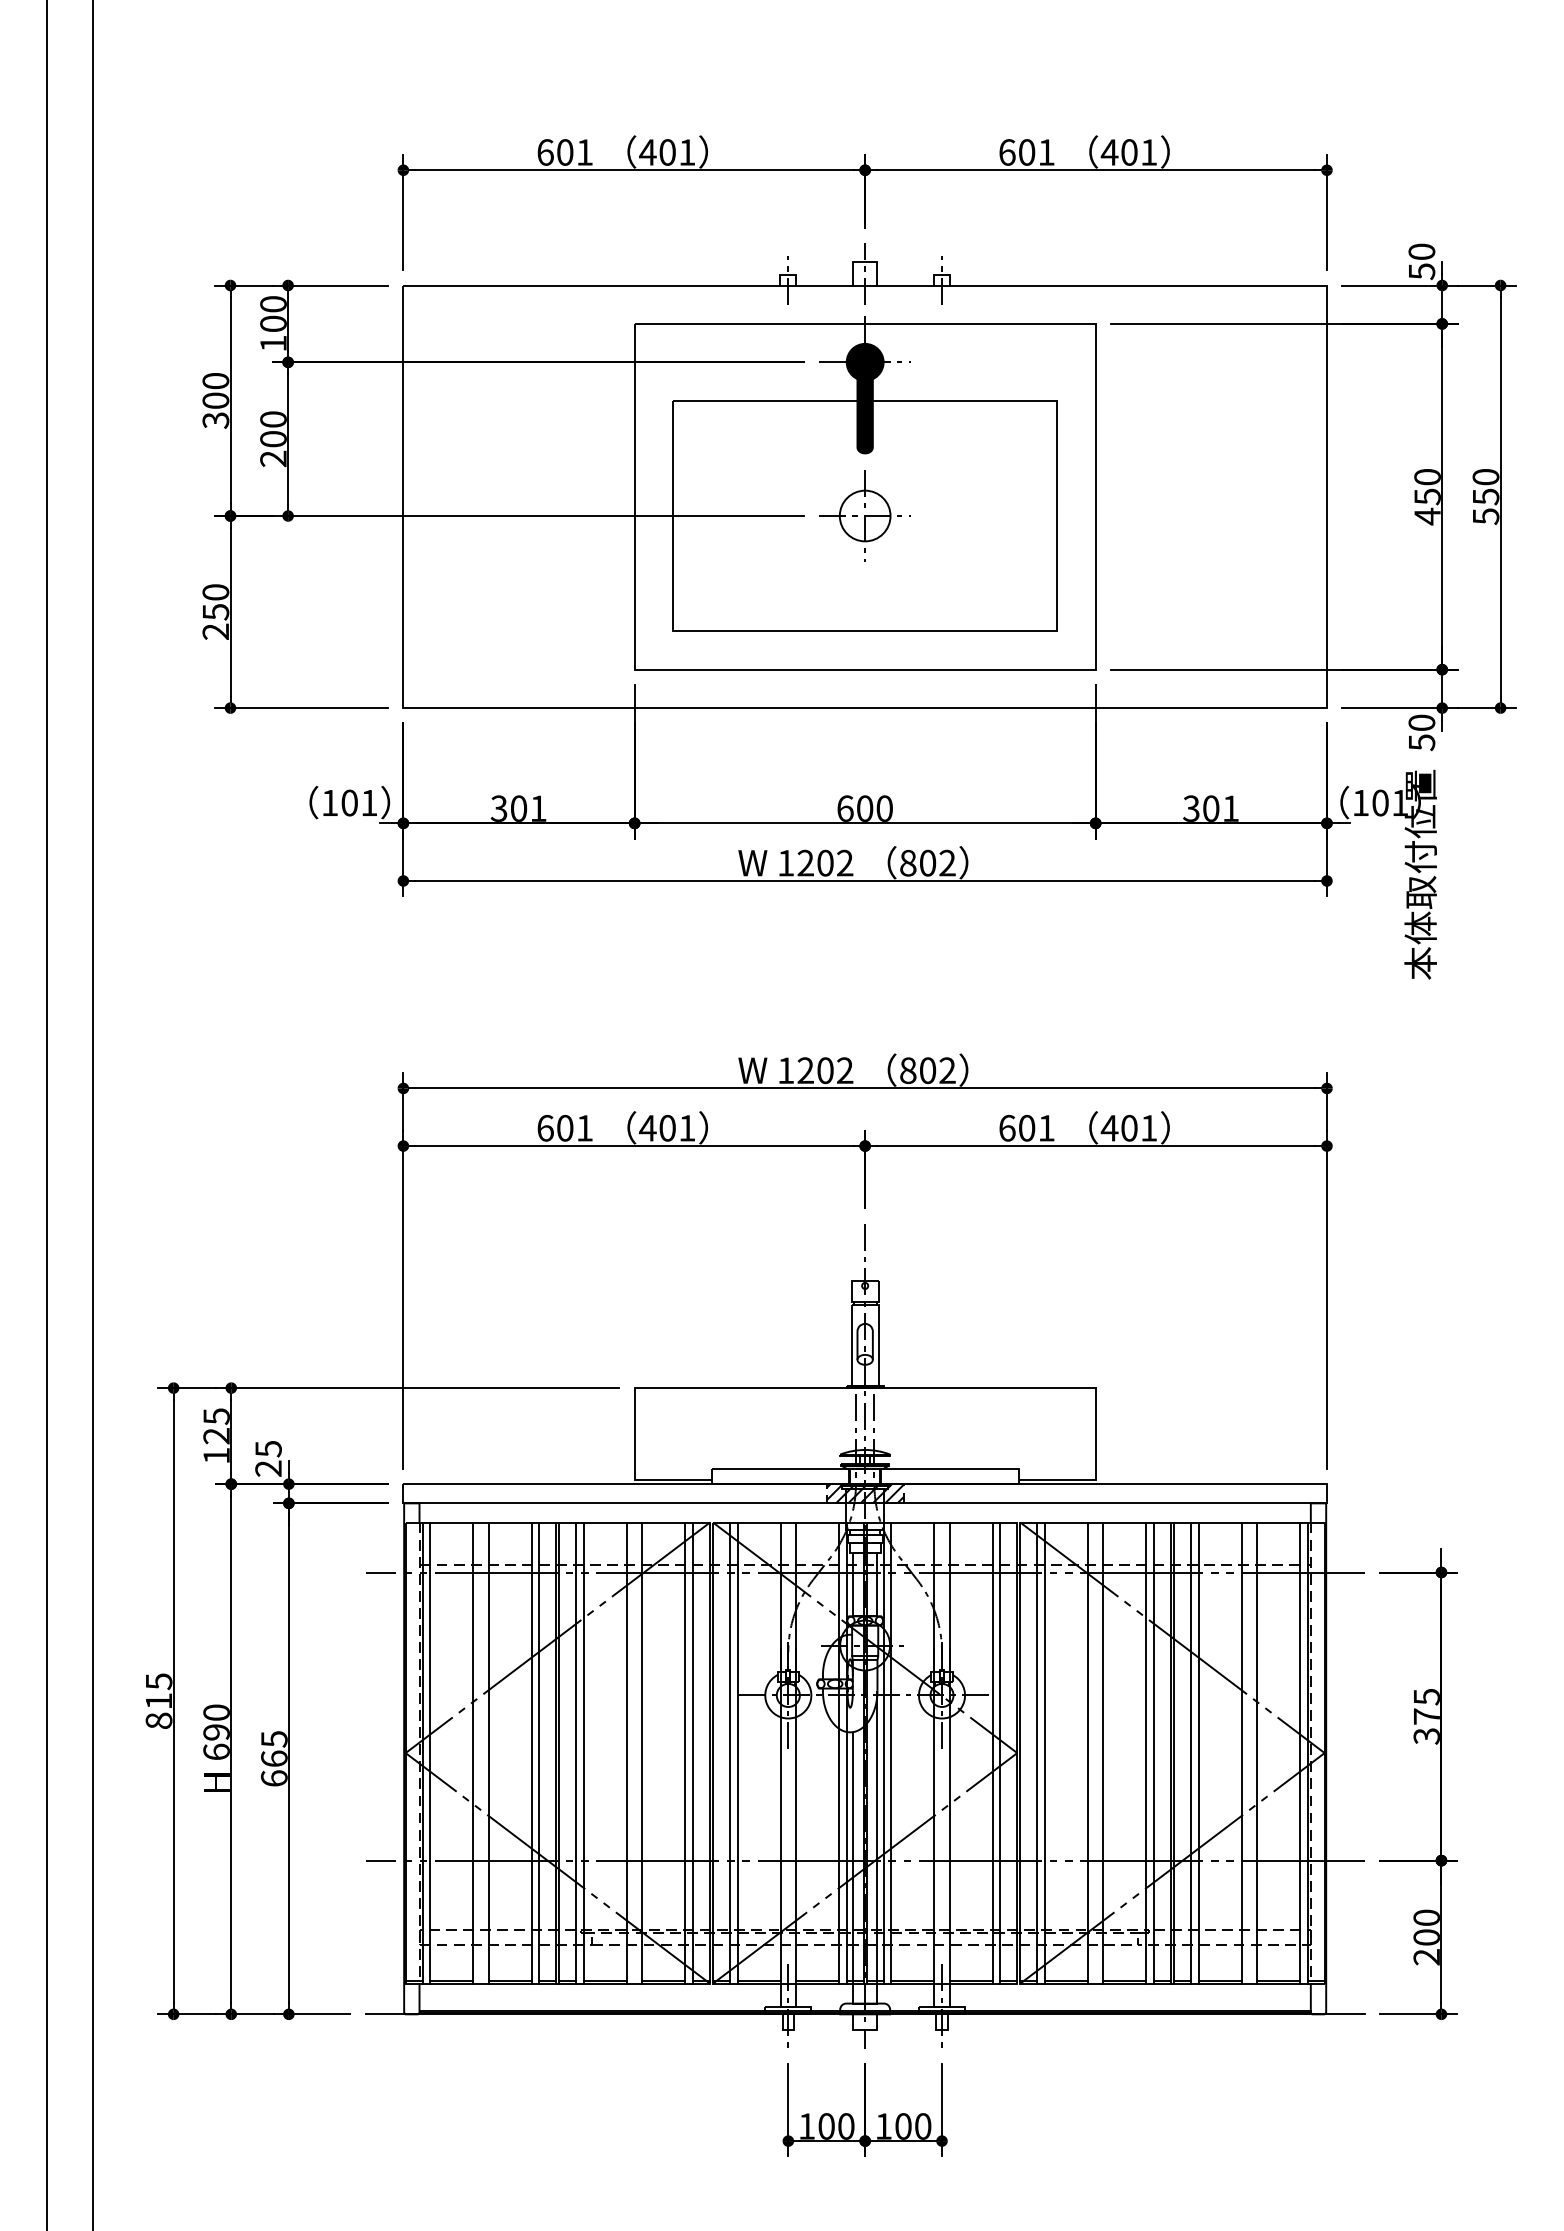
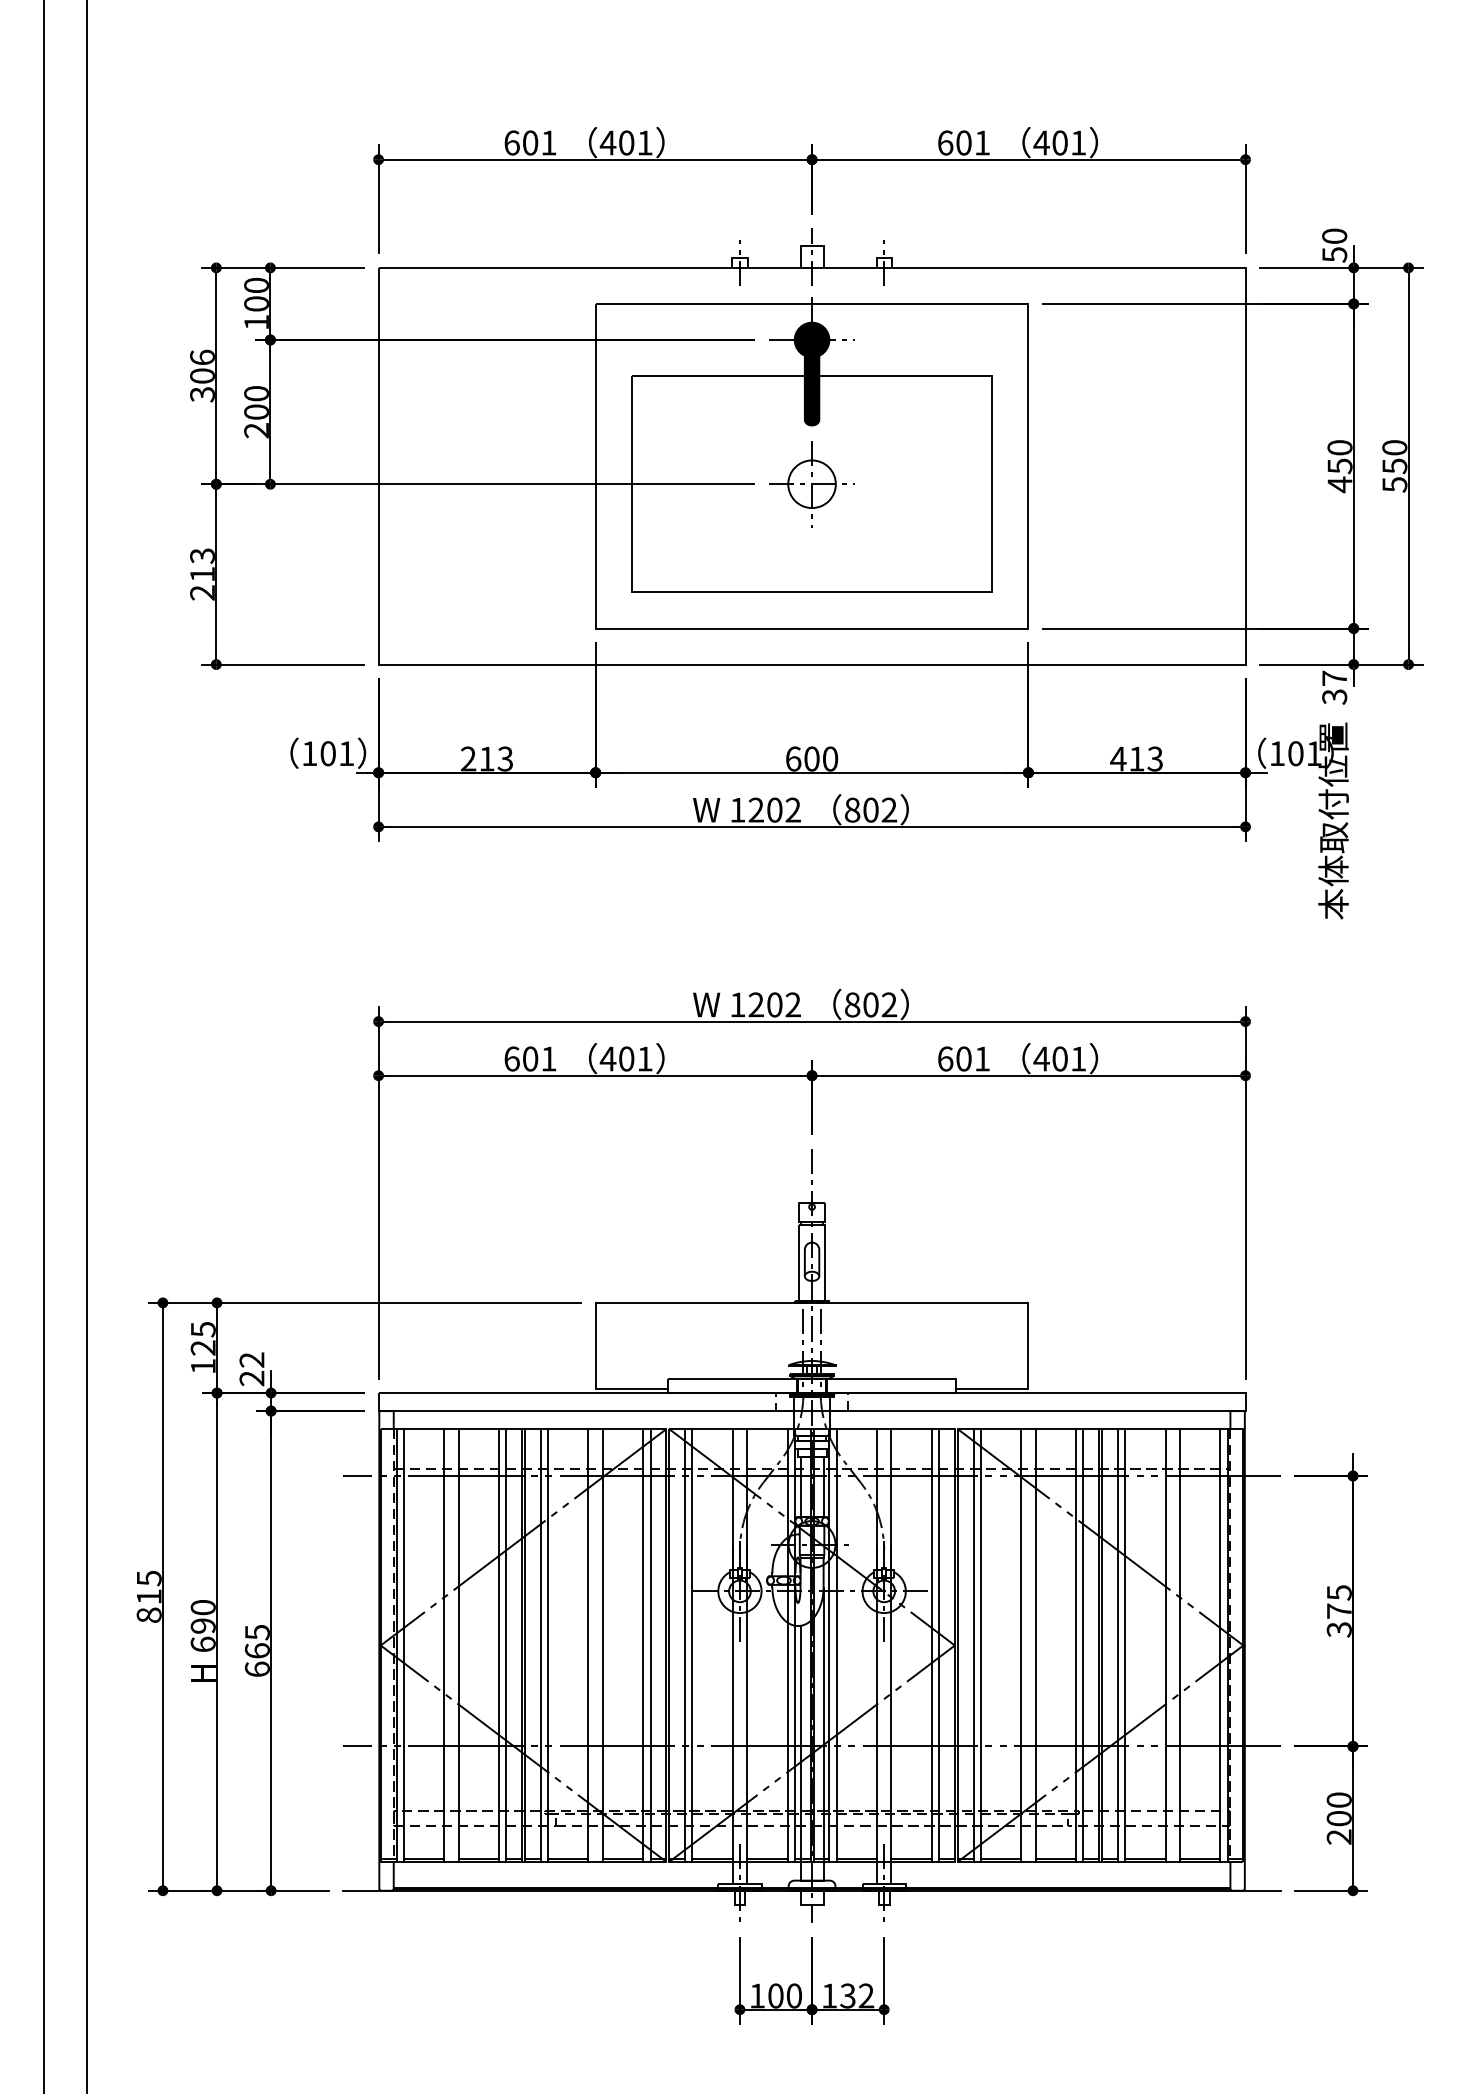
text: (215, 380) -> (202, 357), 300 -> 306
text: (215, 602) -> (202, 565), 250 -> 213
text: (1421, 732) -> (1334, 687), 50 -> 37
text: (518, 808) -> (486, 758), 301 -> 213
text: (1210, 808) -> (1136, 758), 301 -> 413
text: (268, 1448) -> (251, 1359), 25 -> 22
hatch: (864, 1493) -> (811, 1401), removed
text: (913, 2126) -> (857, 1996), 100 -> 132

